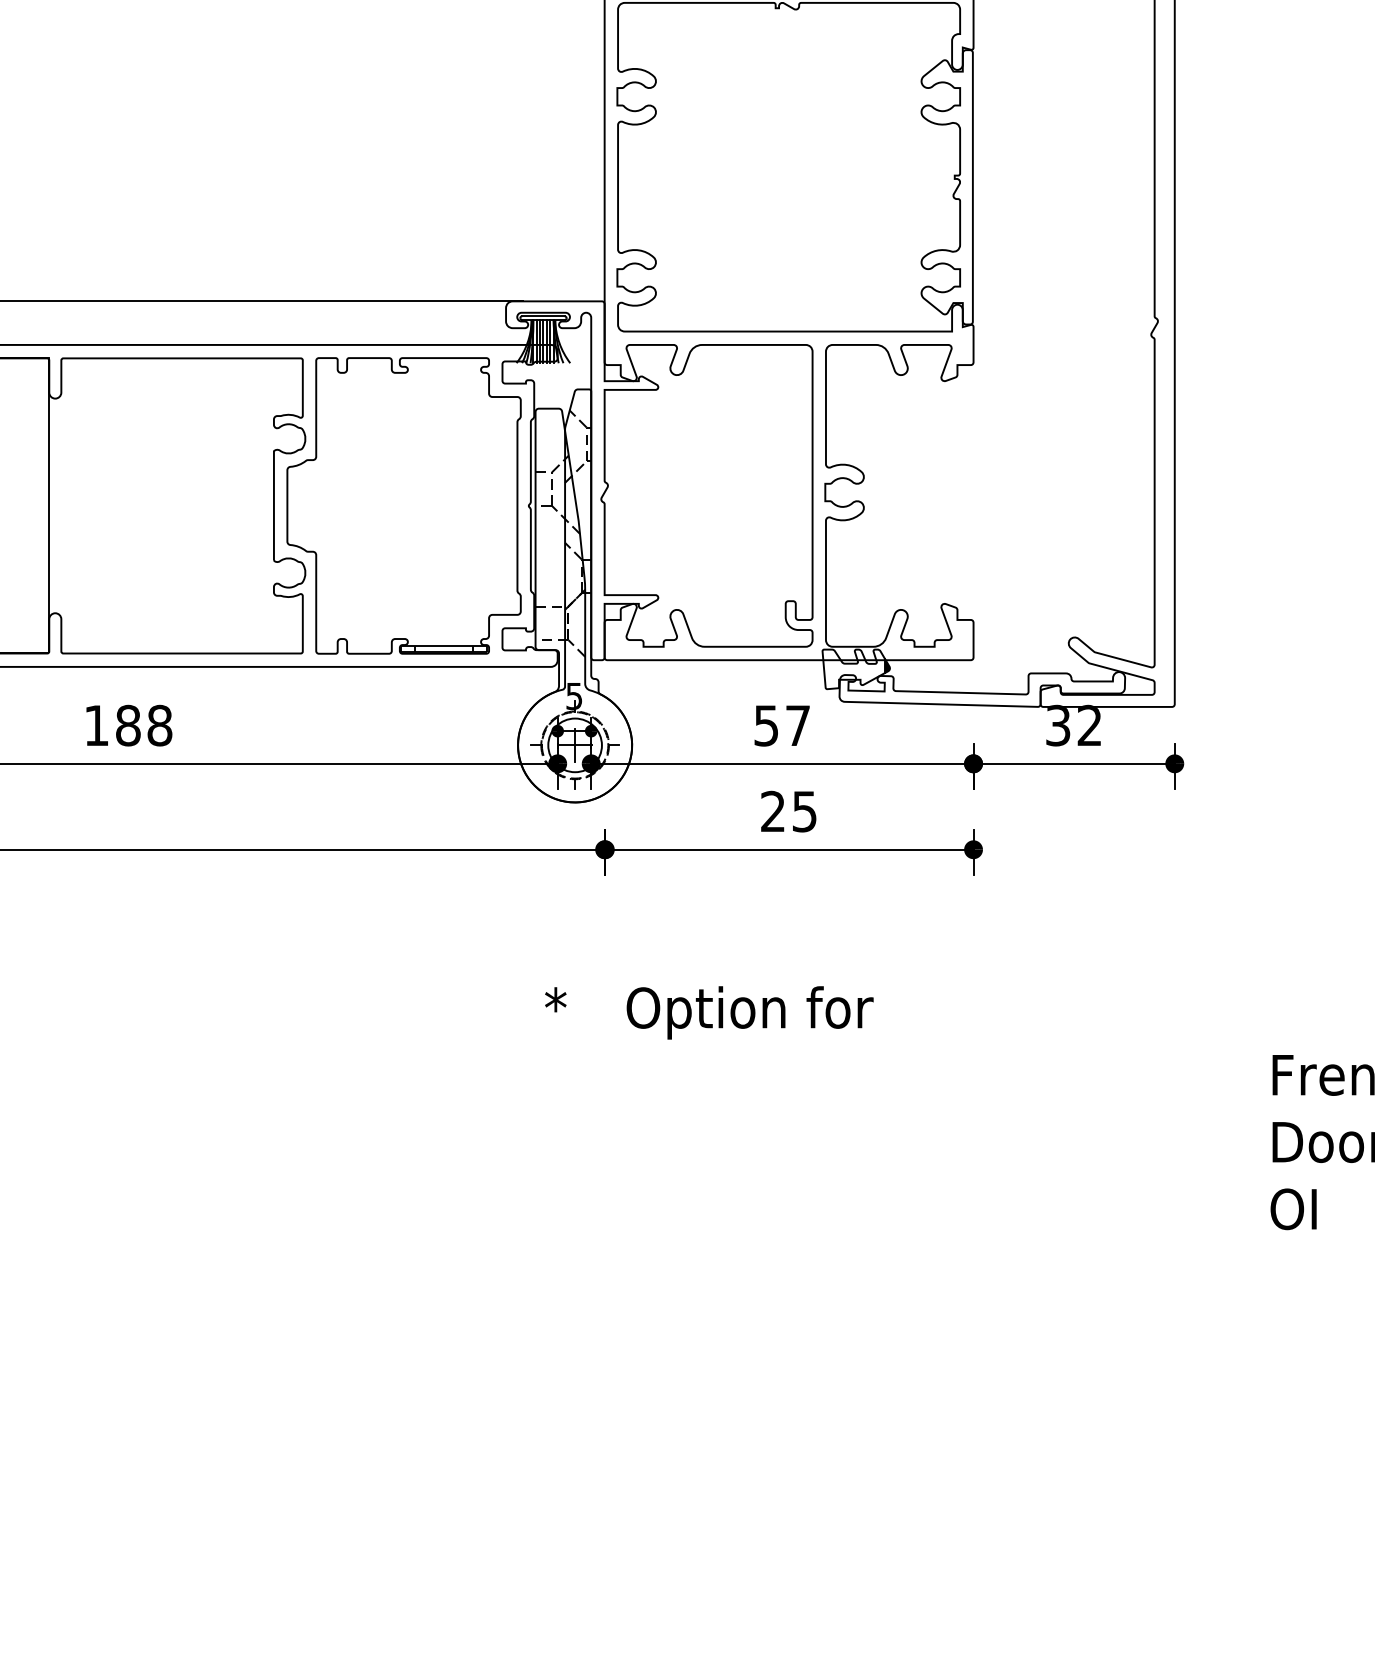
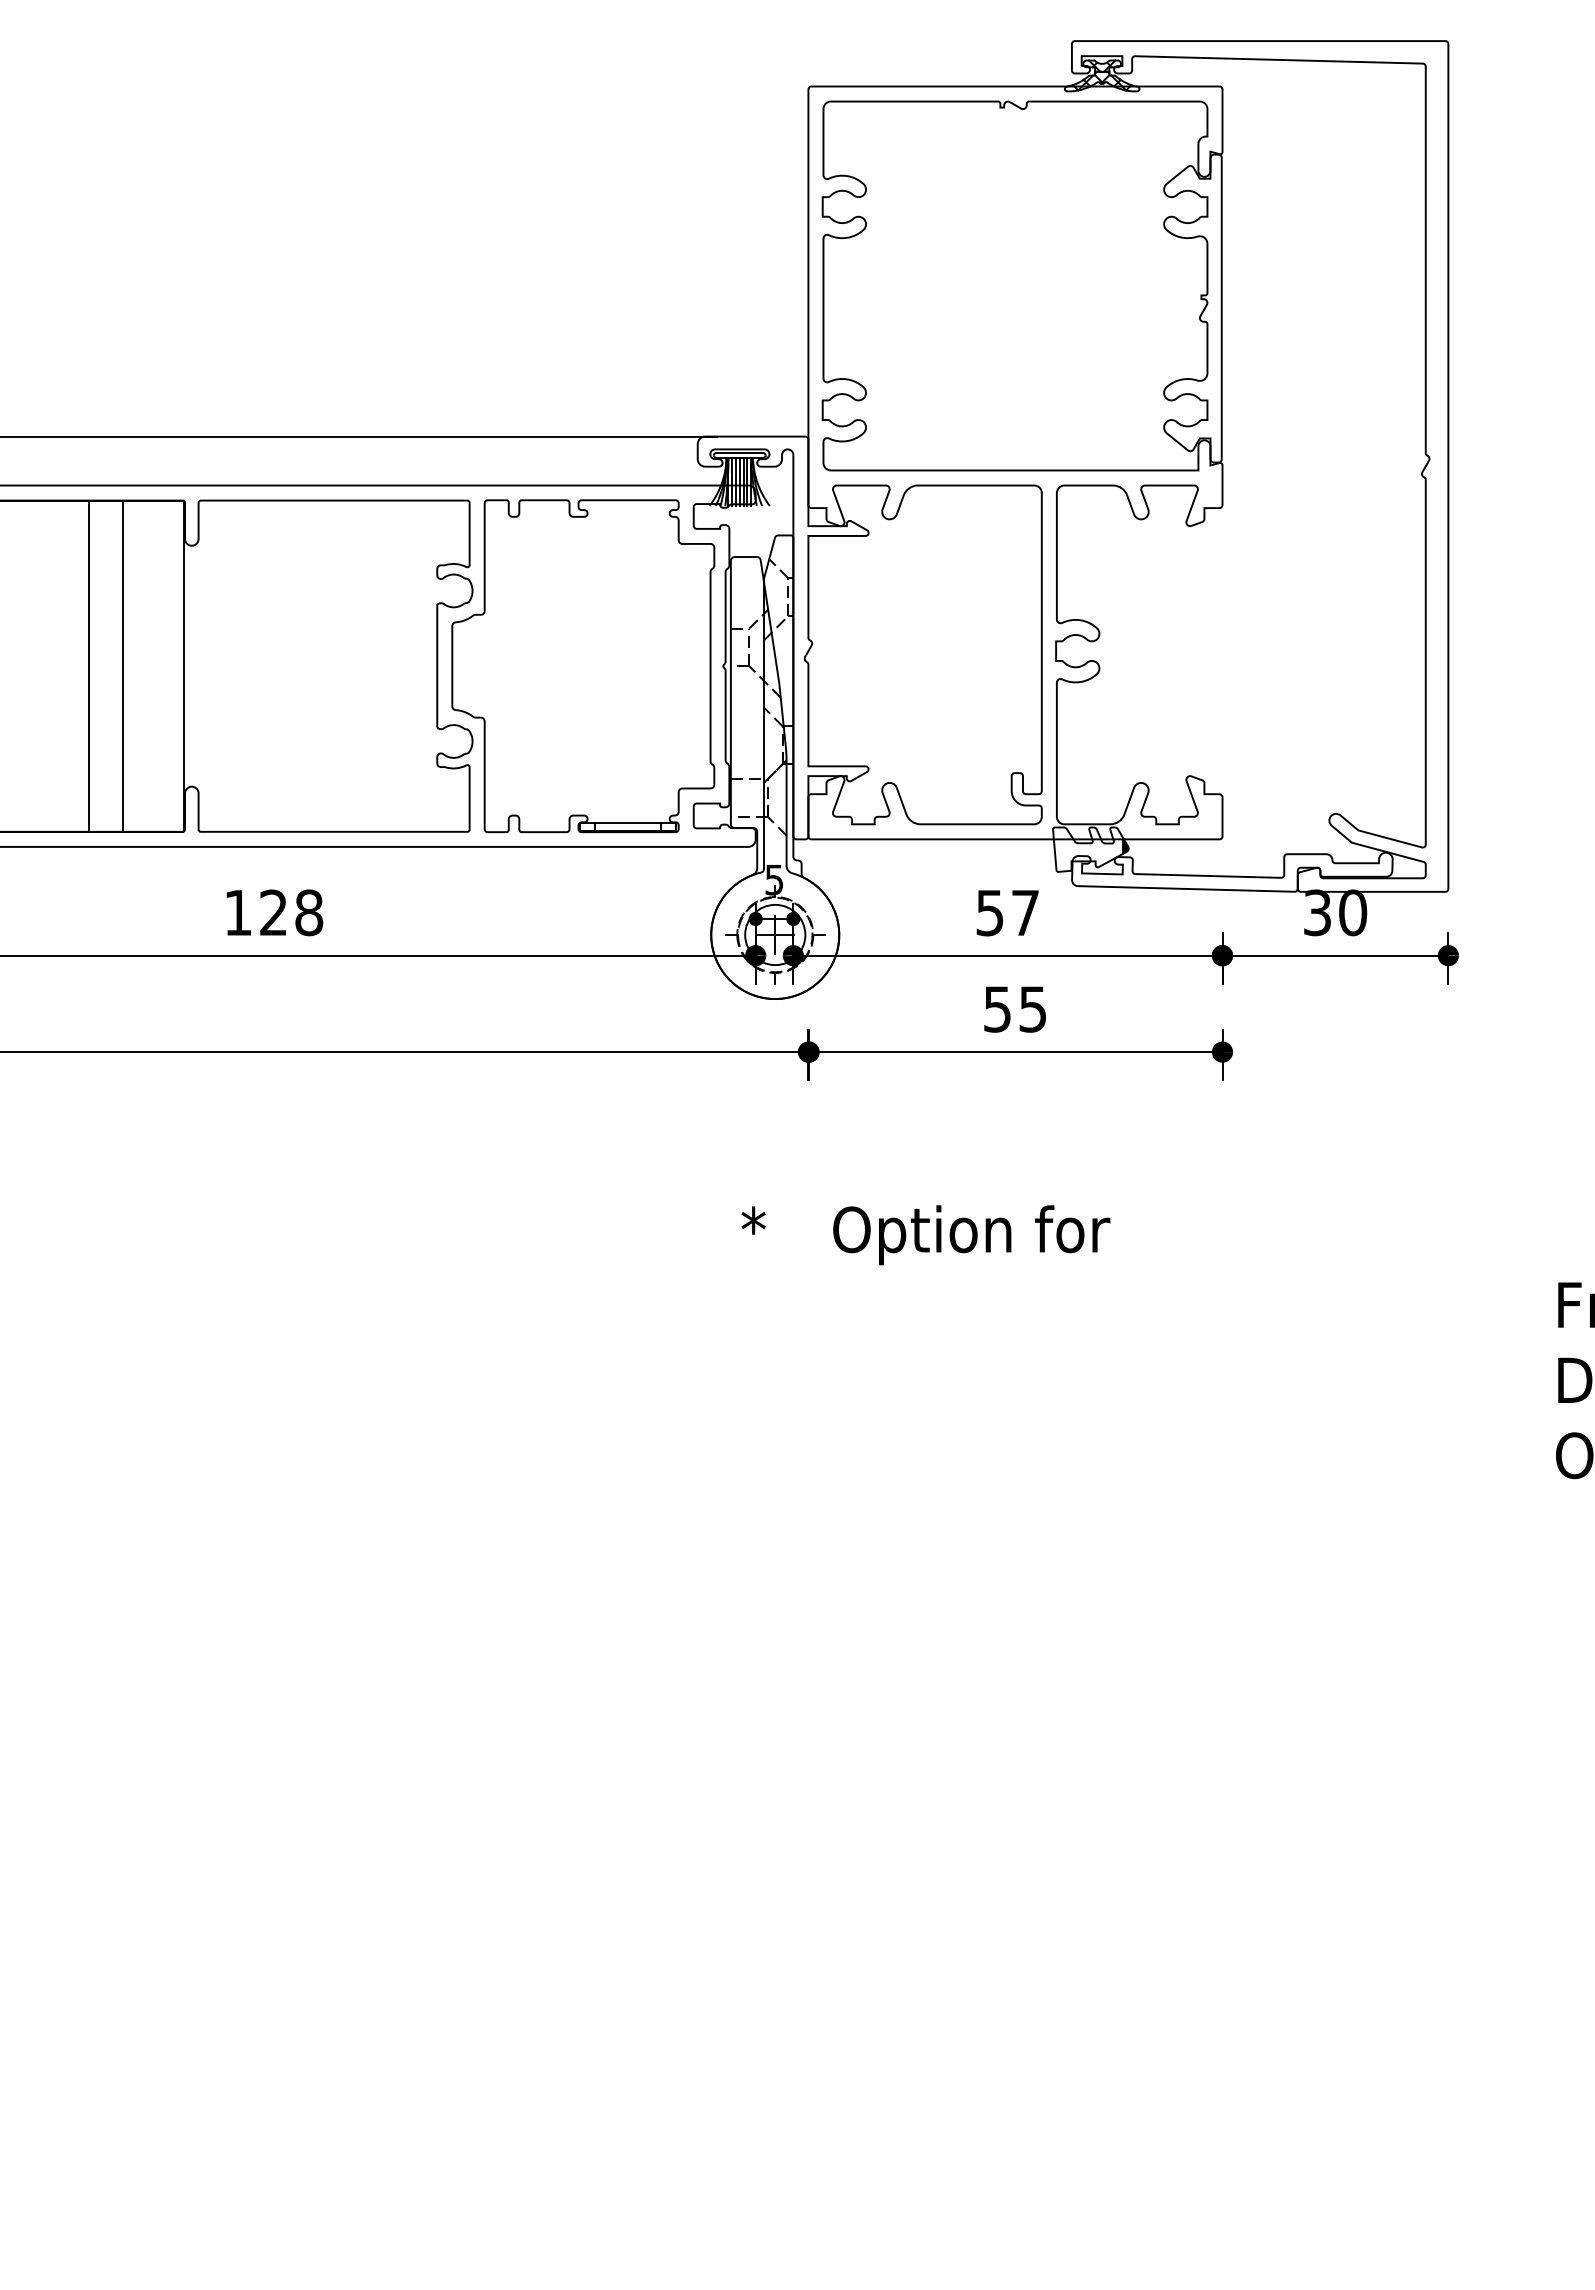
text: (128, 725) -> (273, 912), 188 -> 128
text: (1090, 725) -> (1353, 912), 32 -> 30
text: (773, 811) -> (997, 1009), 25 -> 55

